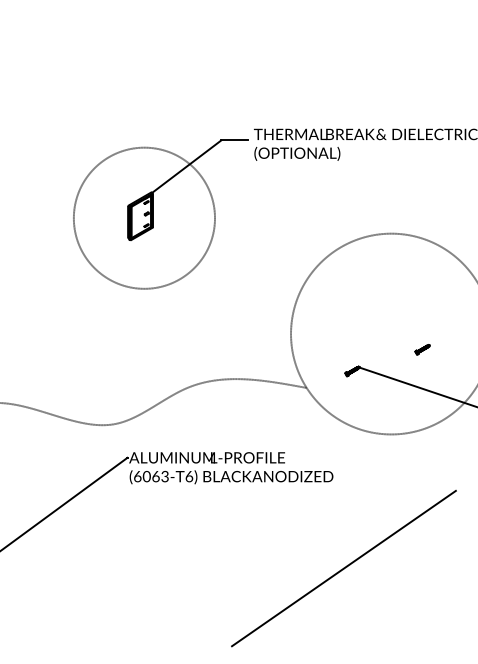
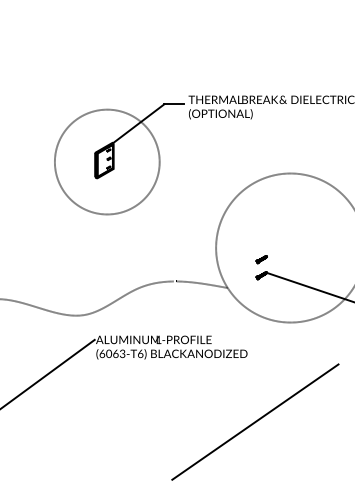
part: (422, 349) -> (261, 259), moved

